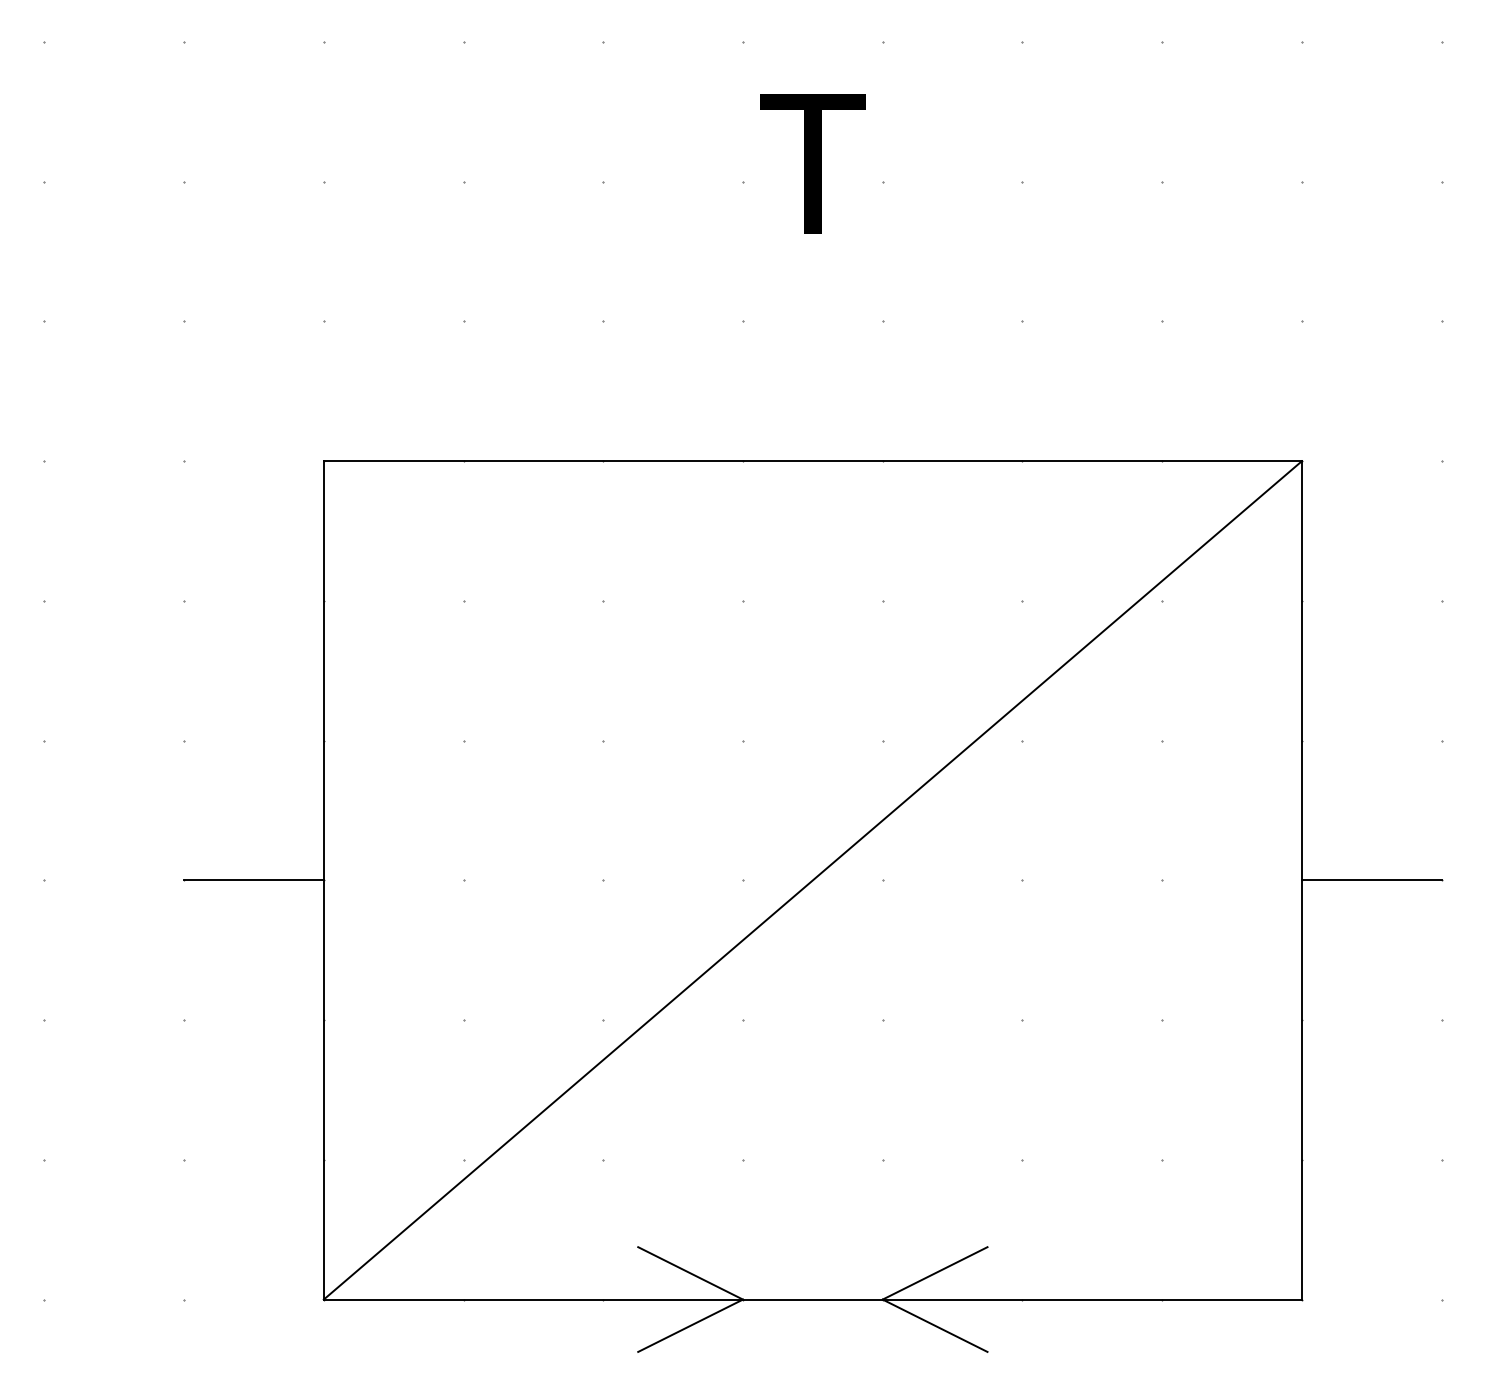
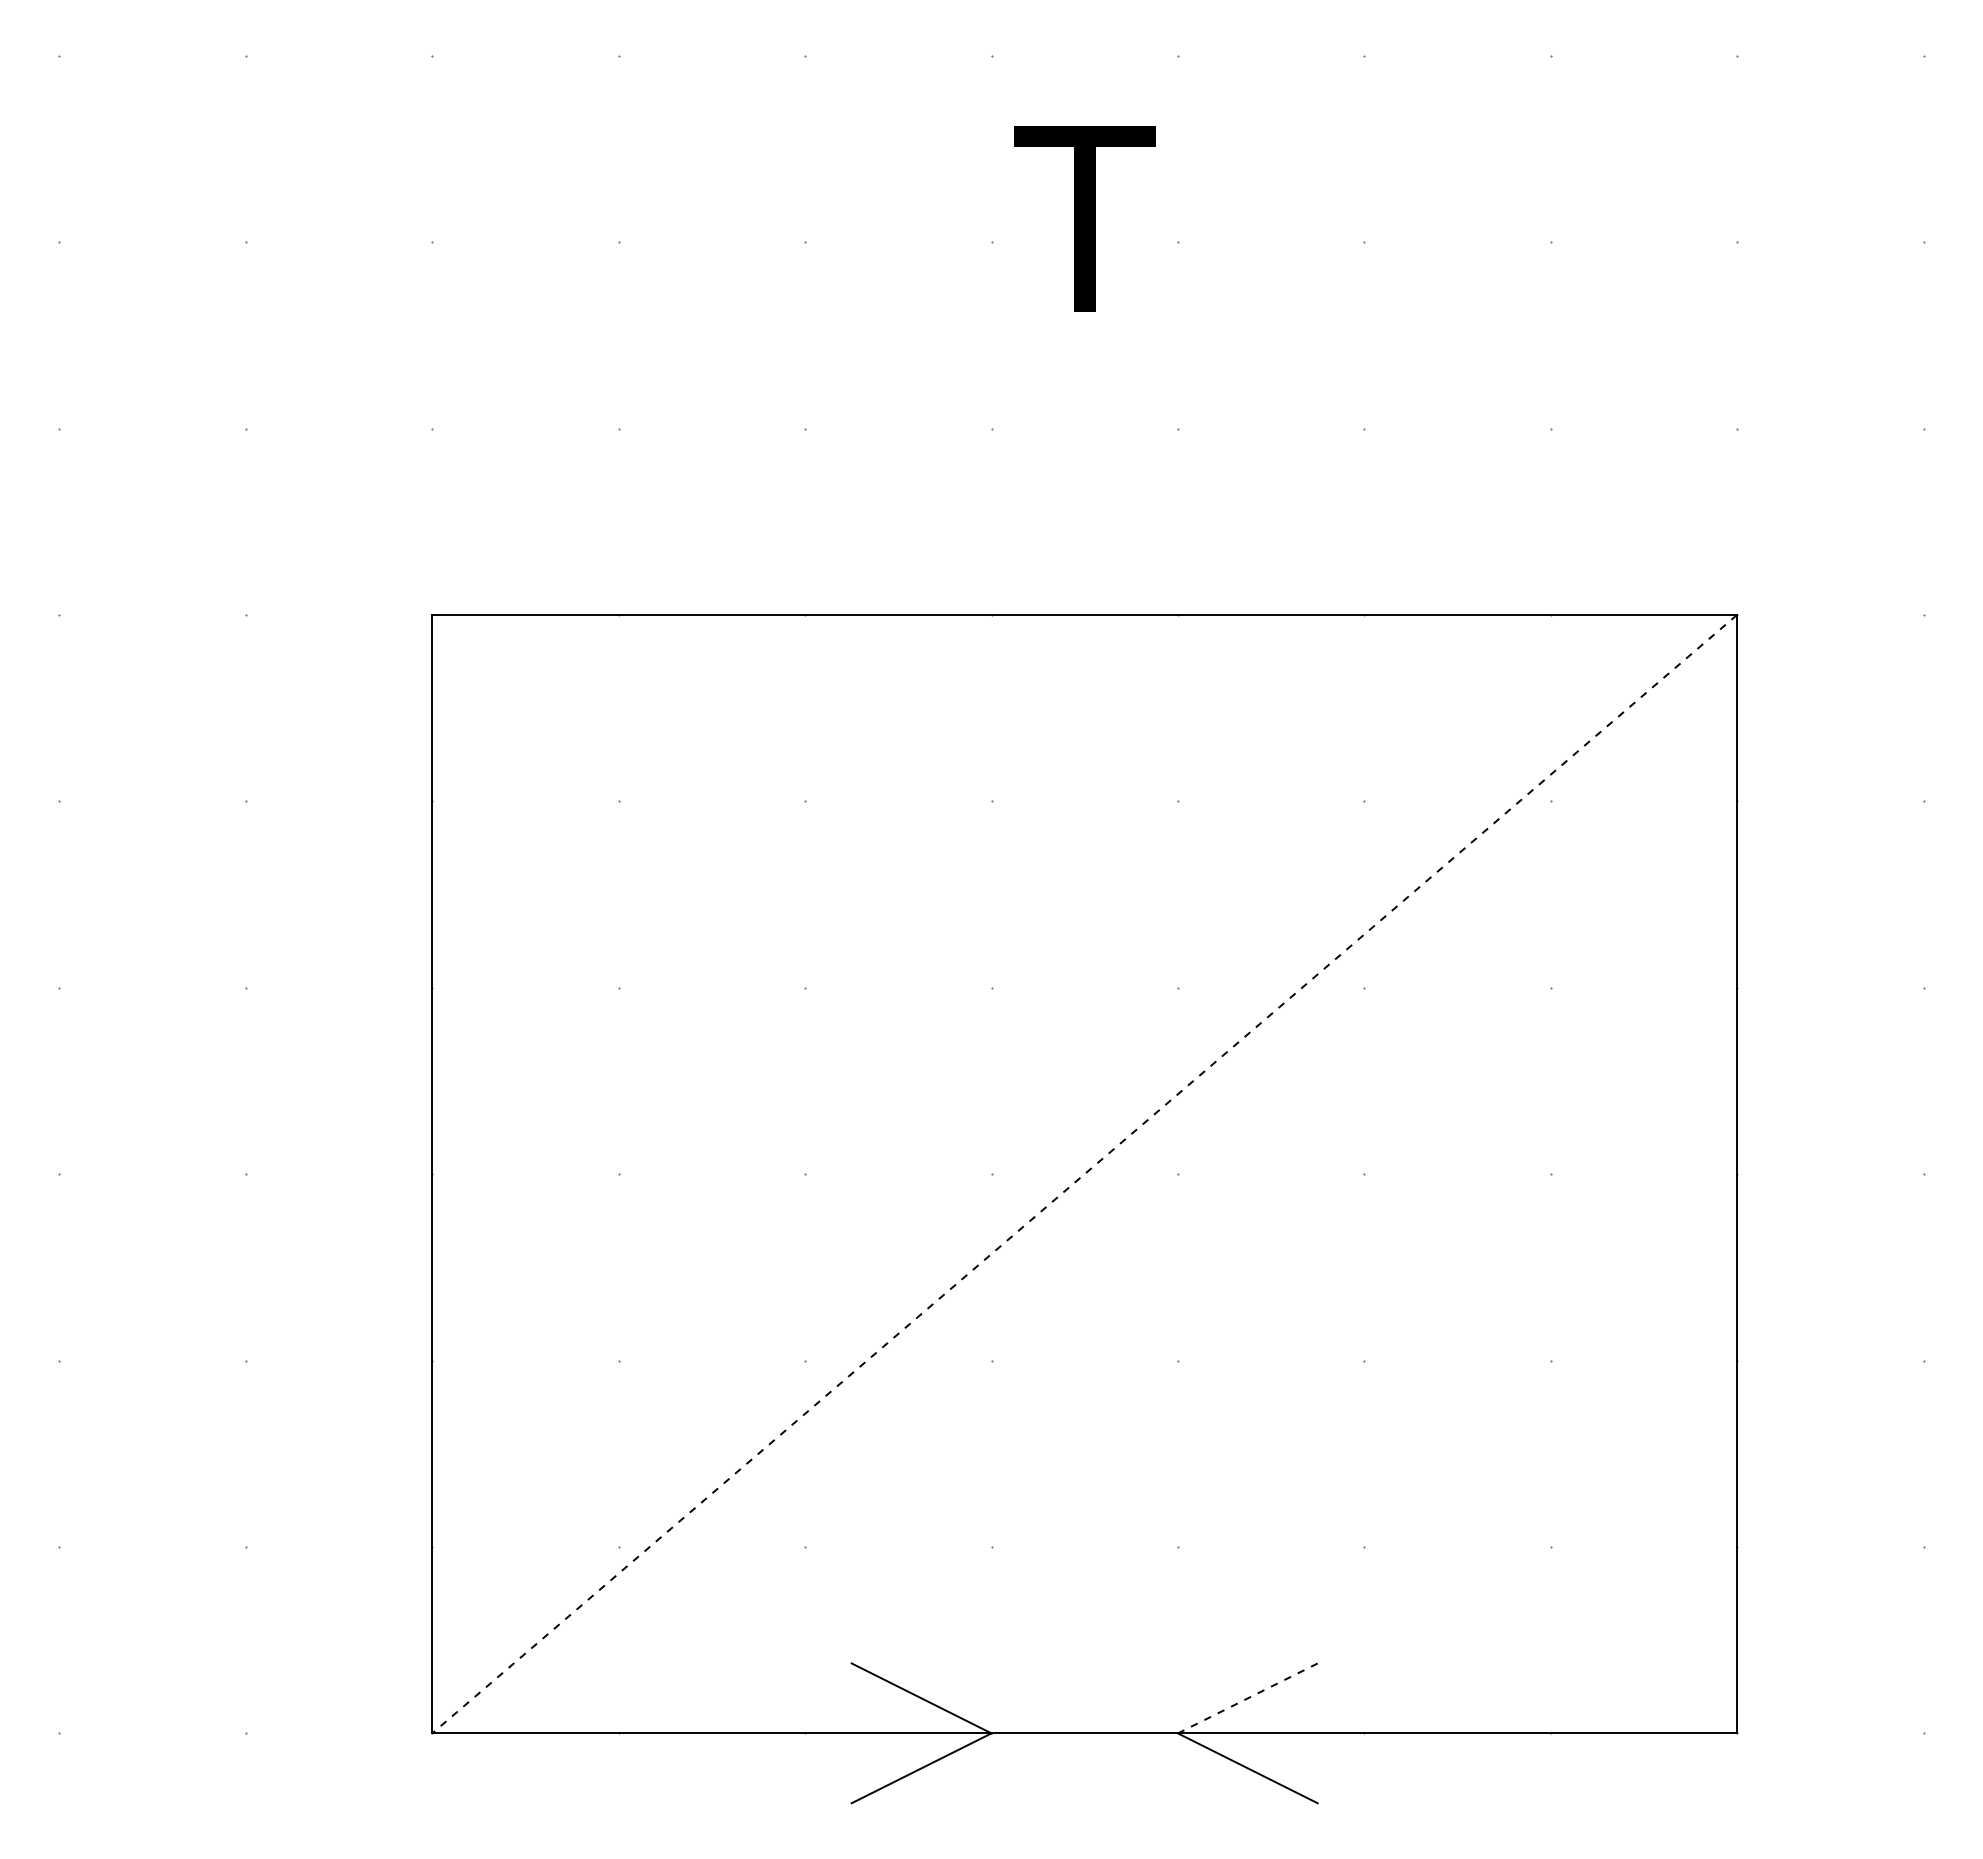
line: (253, 880) -> (338, 1174), removed
line: (812, 880) -> (1084, 1174), solid -> dashed
line: (1371, 880) -> (1830, 1174), removed
line: (934, 1273) -> (1247, 1698), solid -> dashed

